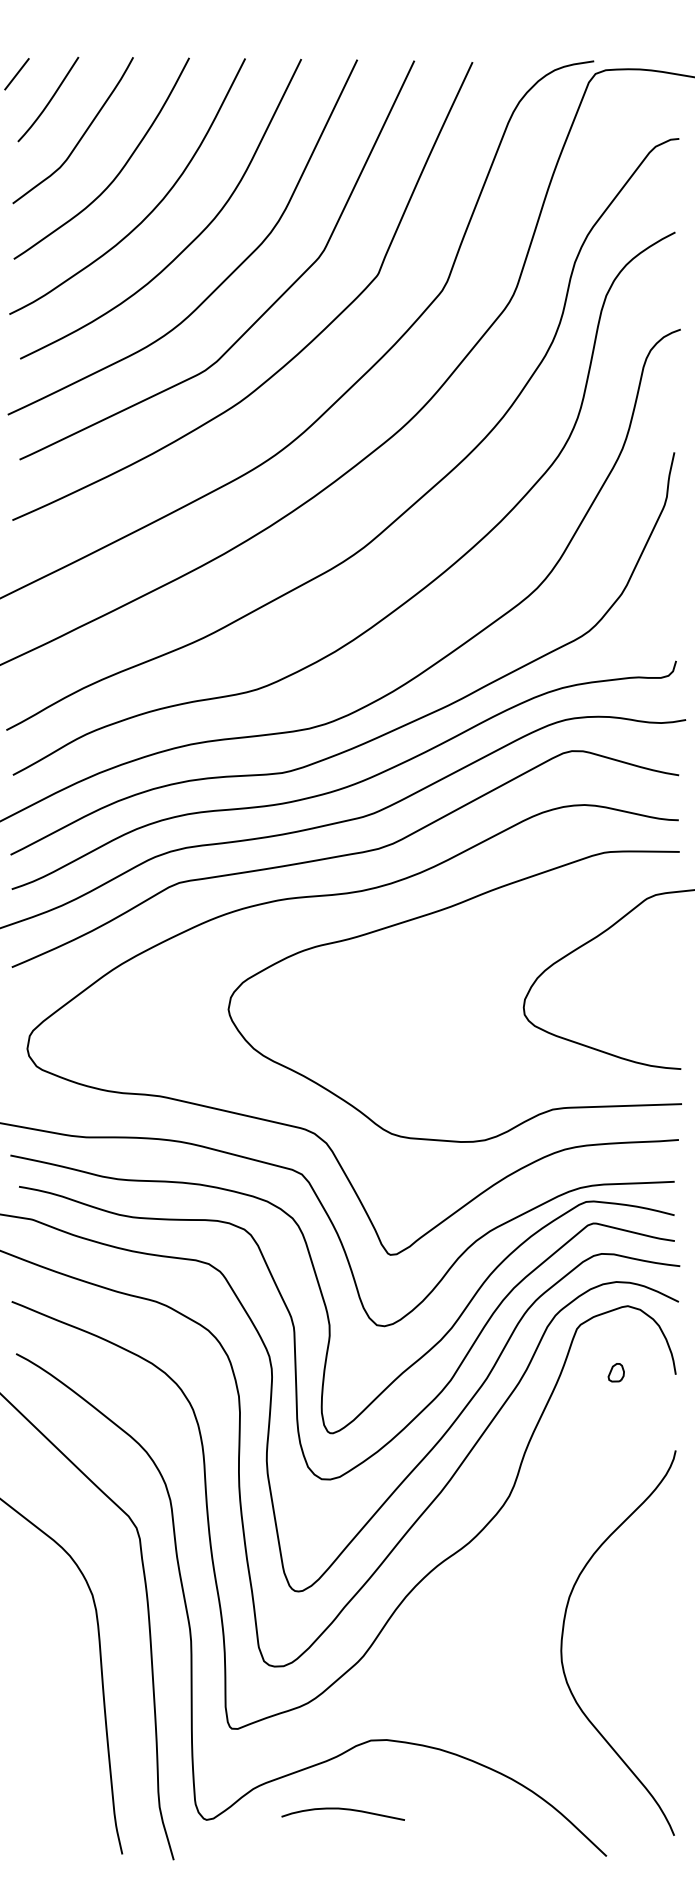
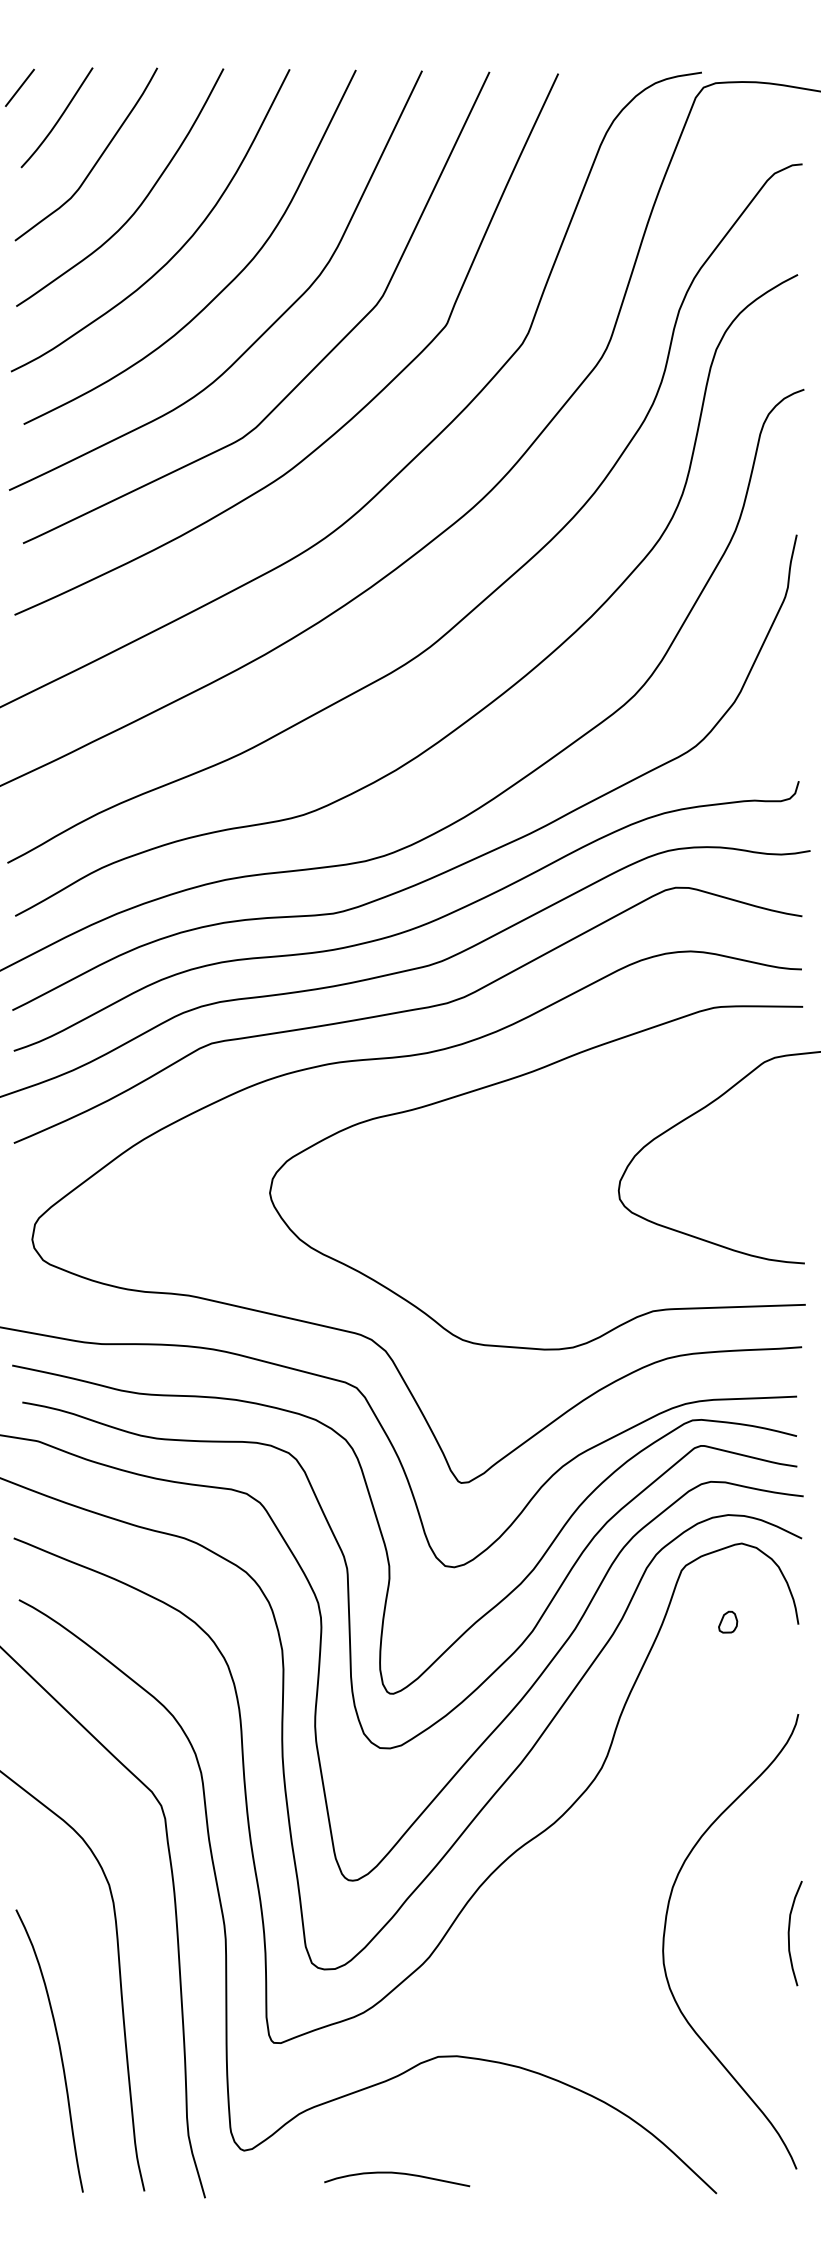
curve: (668, 1635) -> (789, 1932), added
curve: (49, 1732) -> (58, 2047), added
curve: (342, 1809) -> (396, 2173), moved

